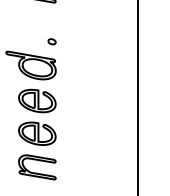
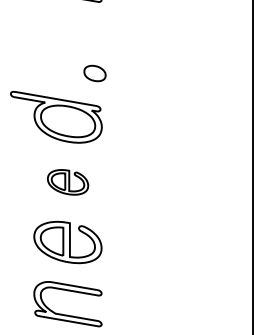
part: (51, 41) -> (93, 73), size x1.6
part: (37, 100) -> (68, 181), size x0.6

